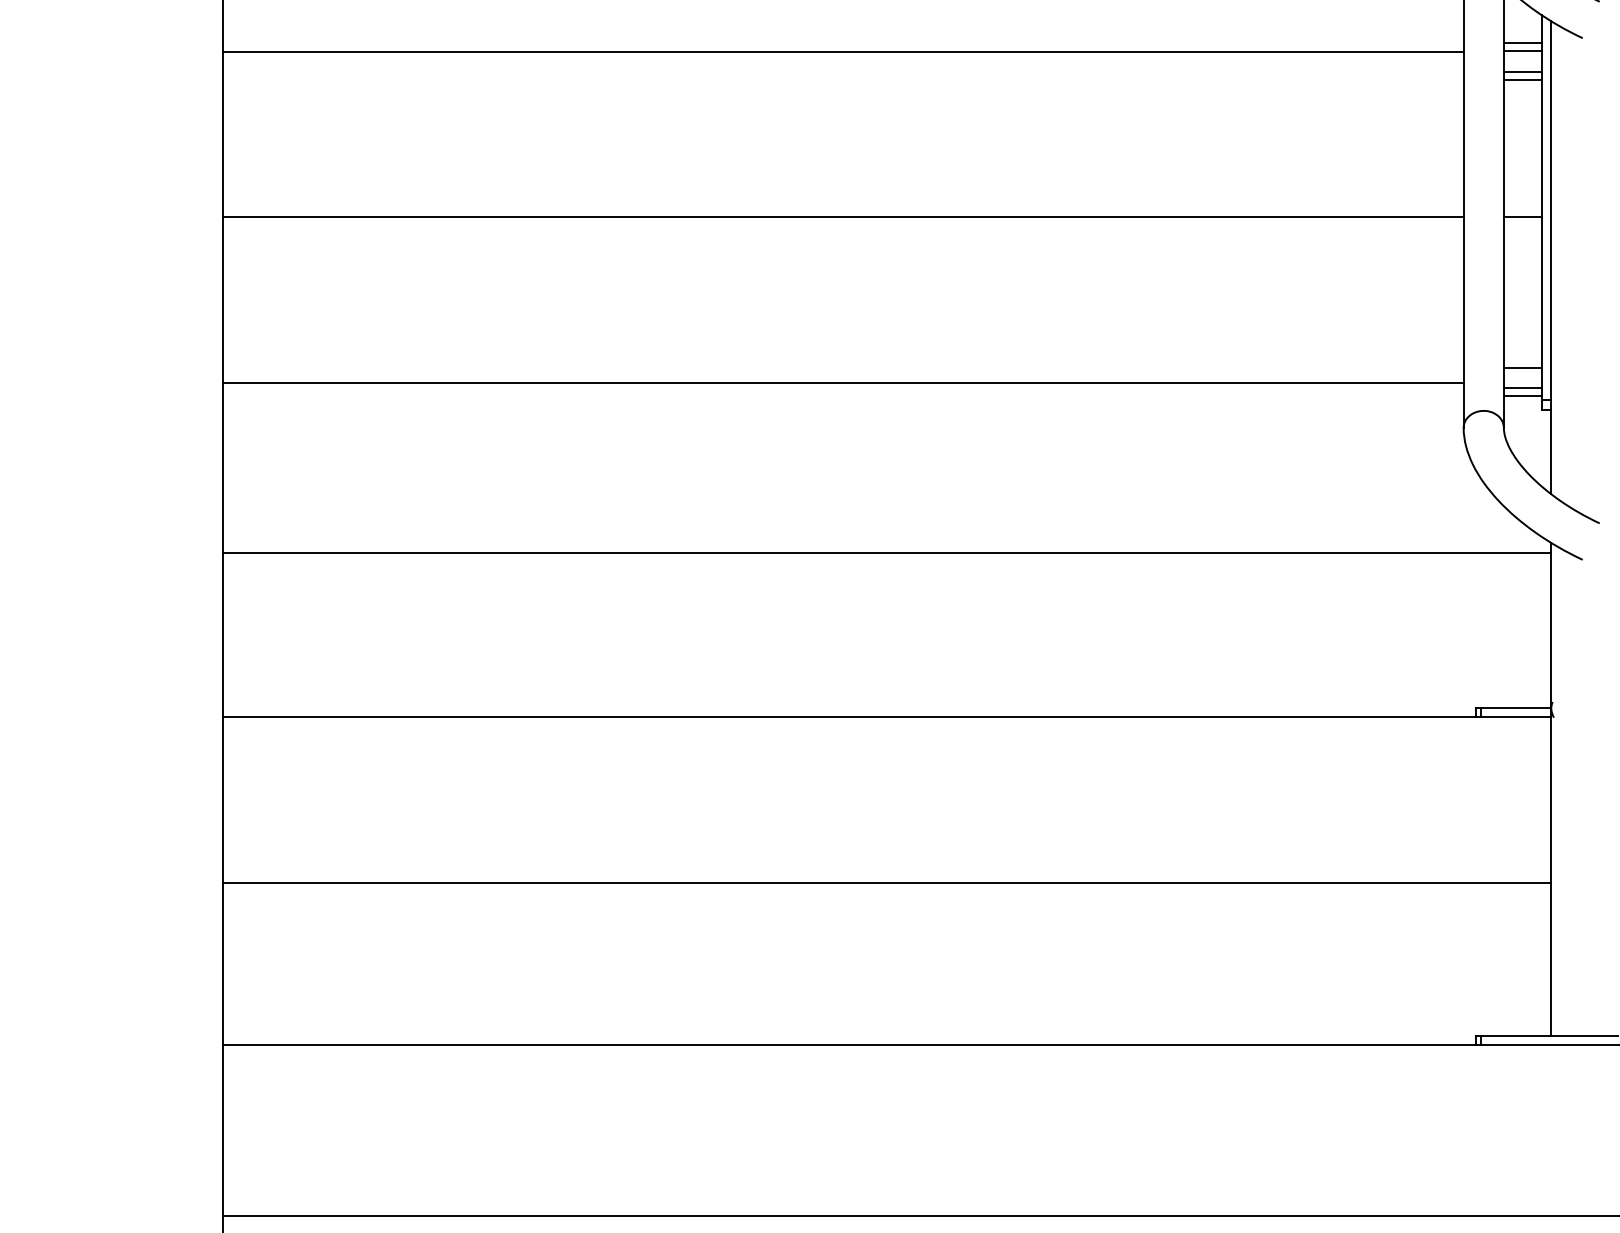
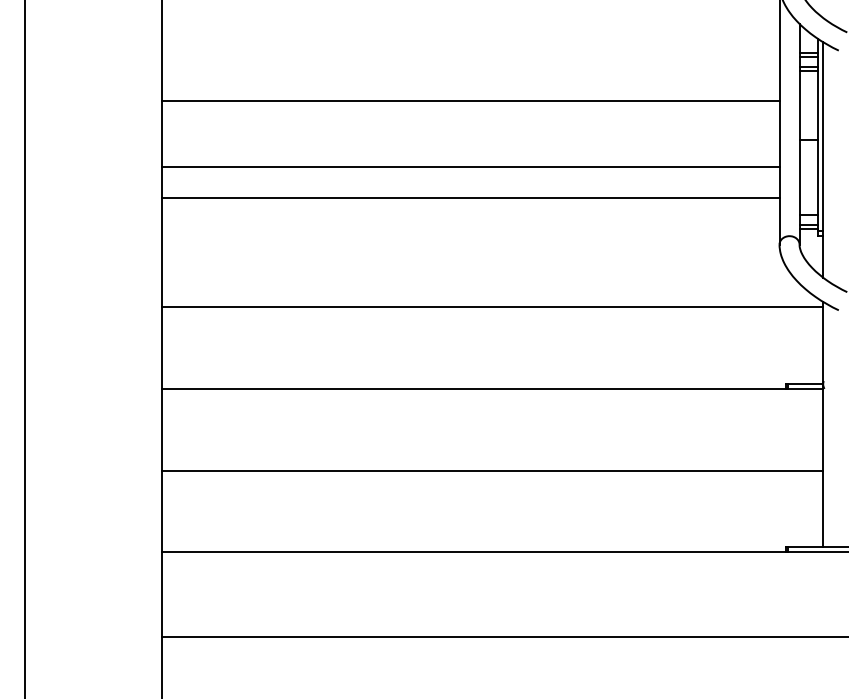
line: (842, 52) -> (470, 100), moved
line: (842, 216) -> (470, 166), moved
line: (842, 383) -> (470, 198), moved

